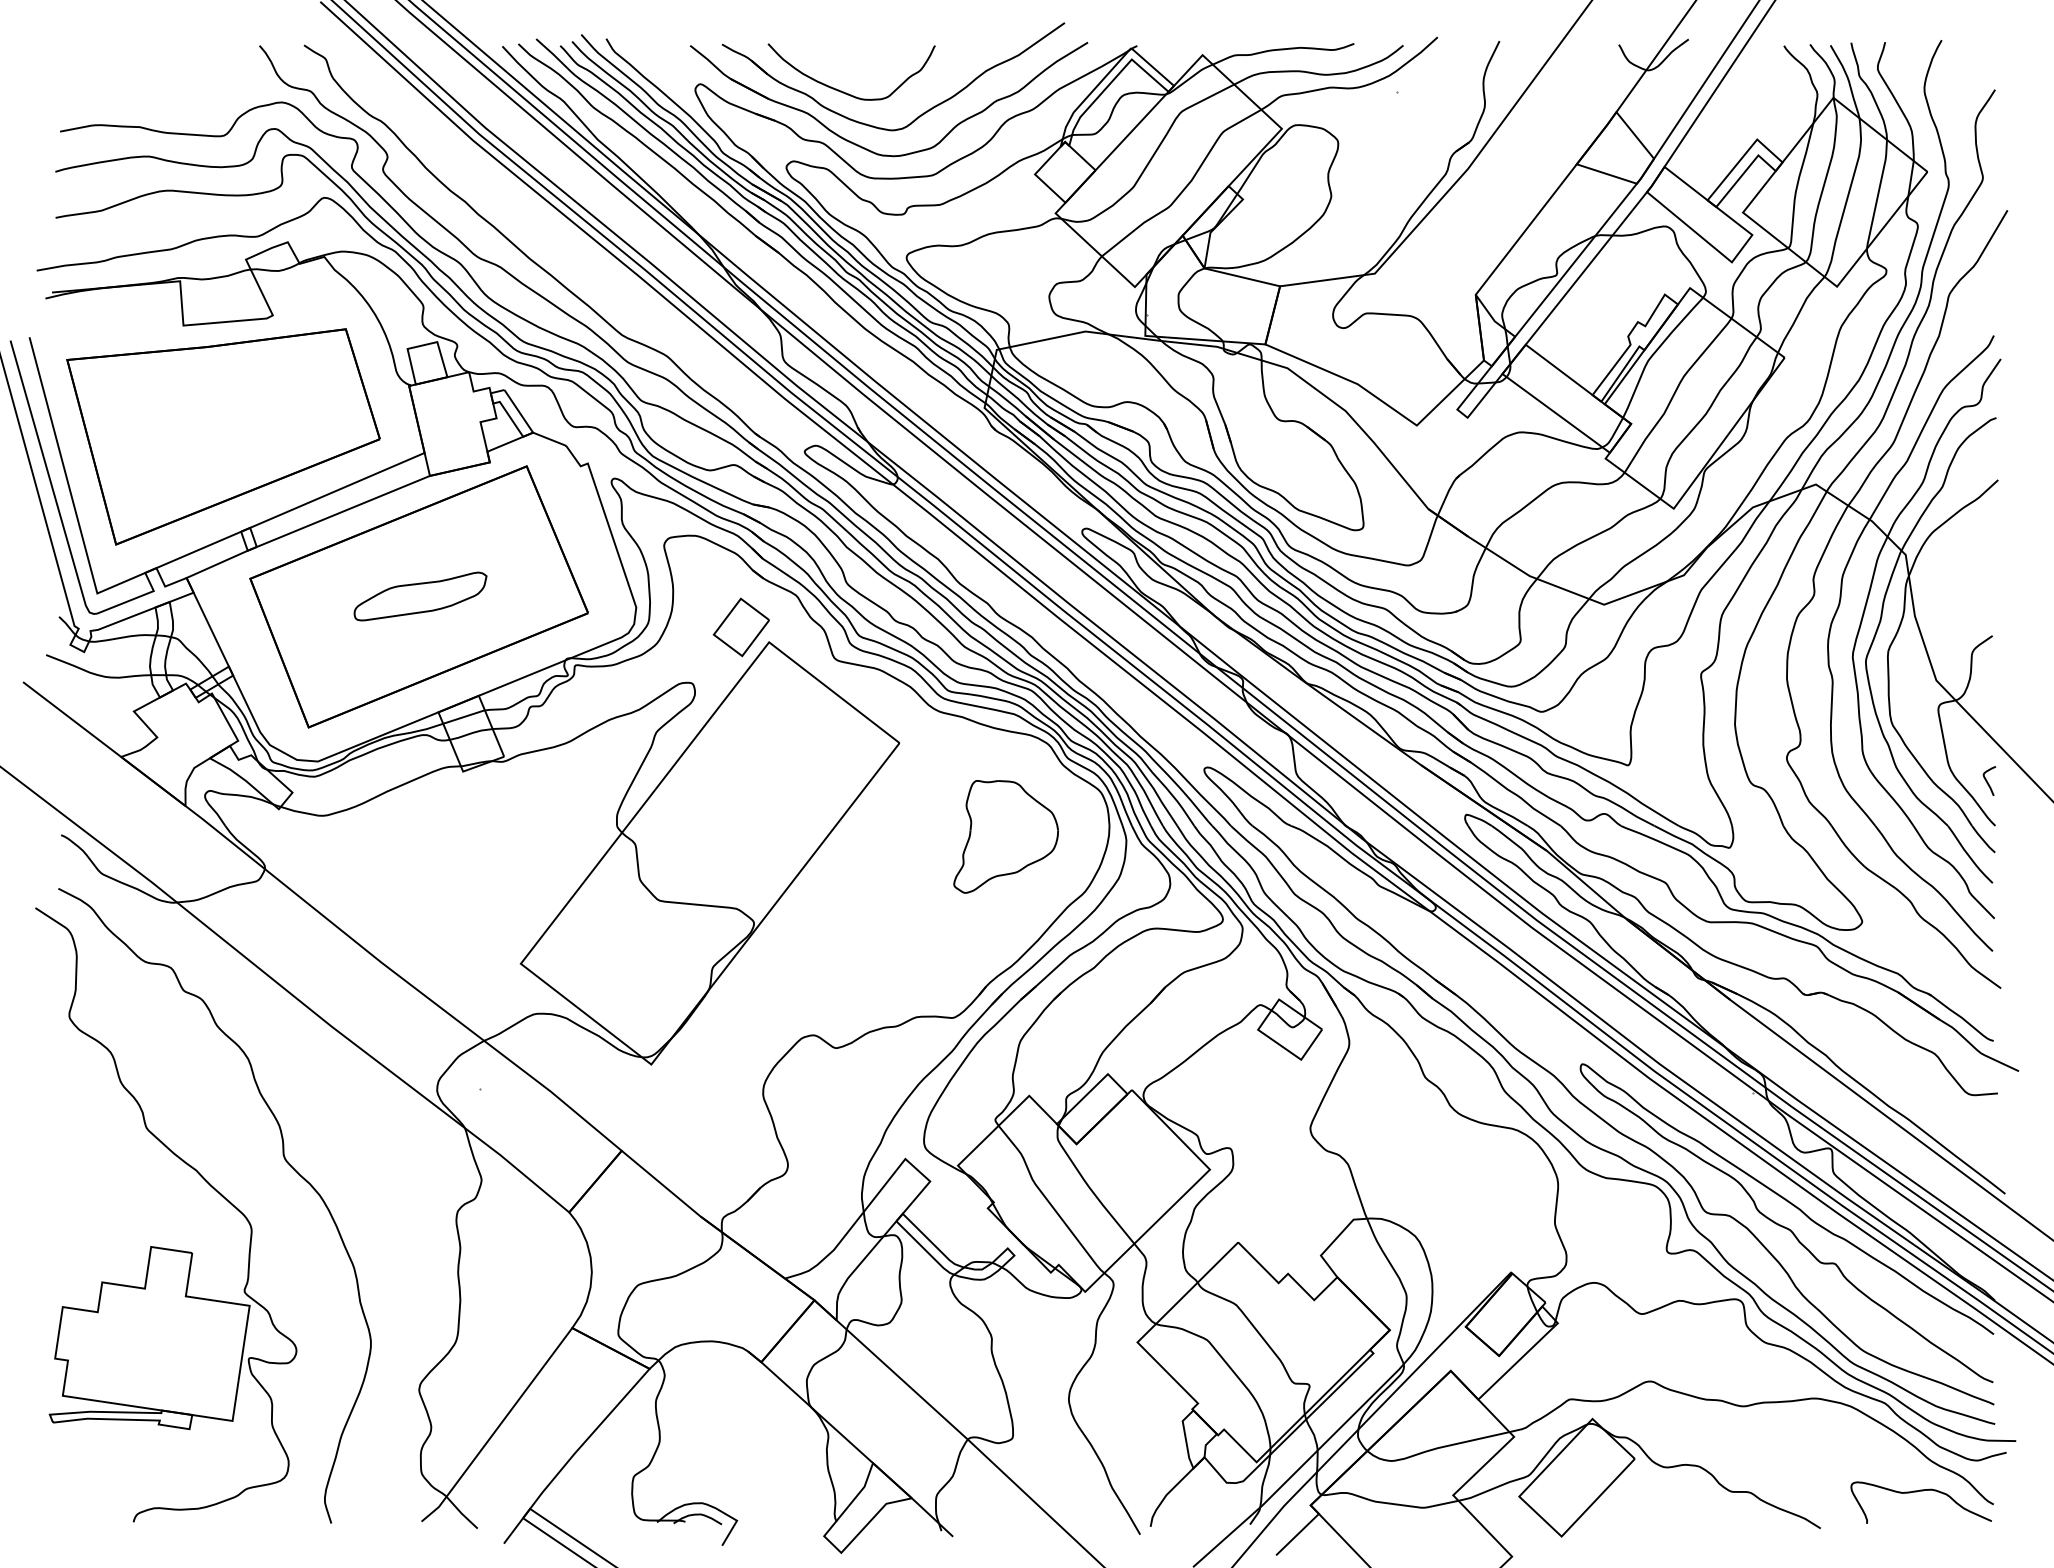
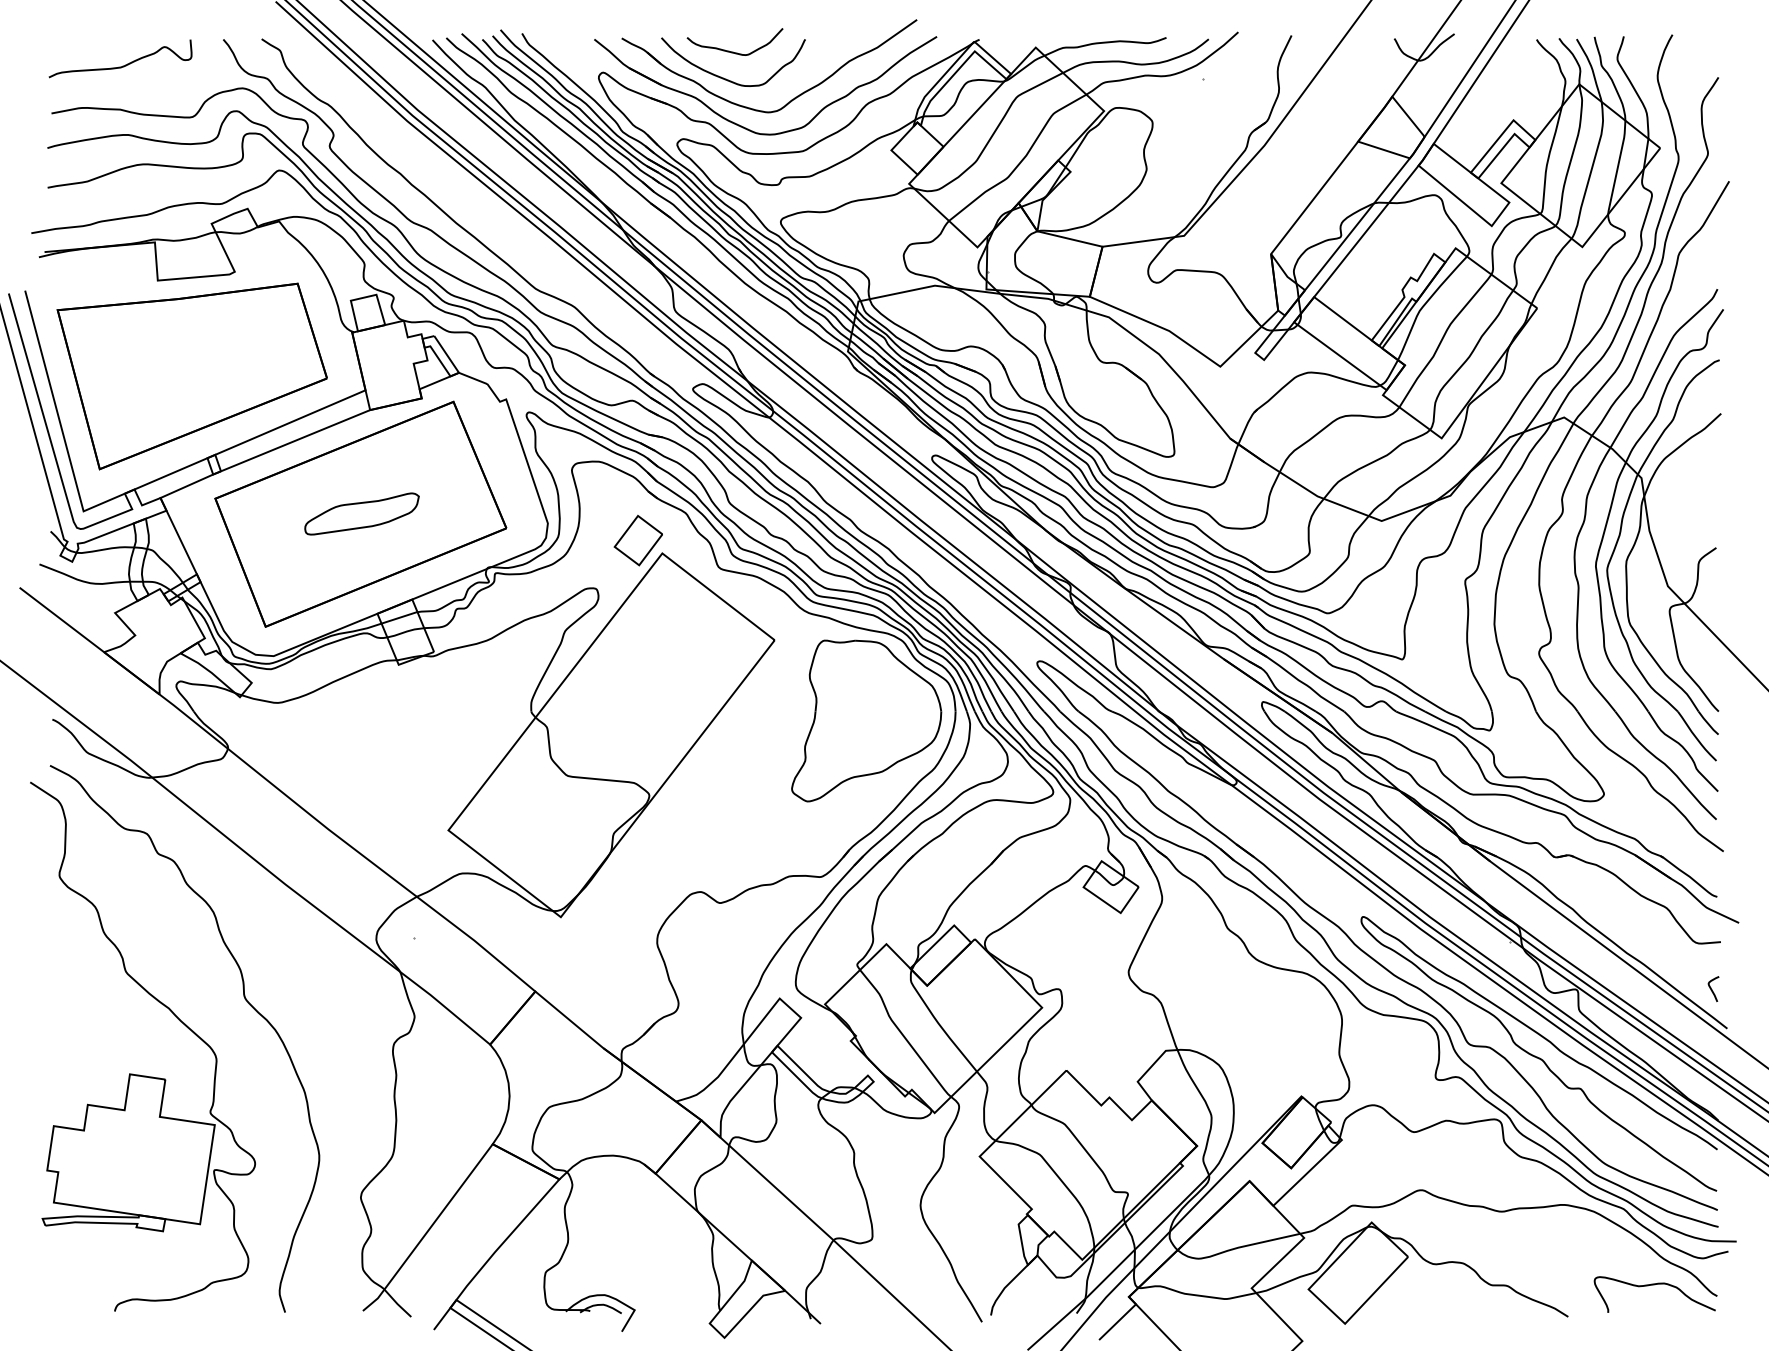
curve: (850, 59) -> (732, 51), added
curve: (144, 75) -> (124, 65), added
curve: (1987, 780) -> (1711, 988), moved
part: (1005, 836) -> (865, 720), size x1.67

